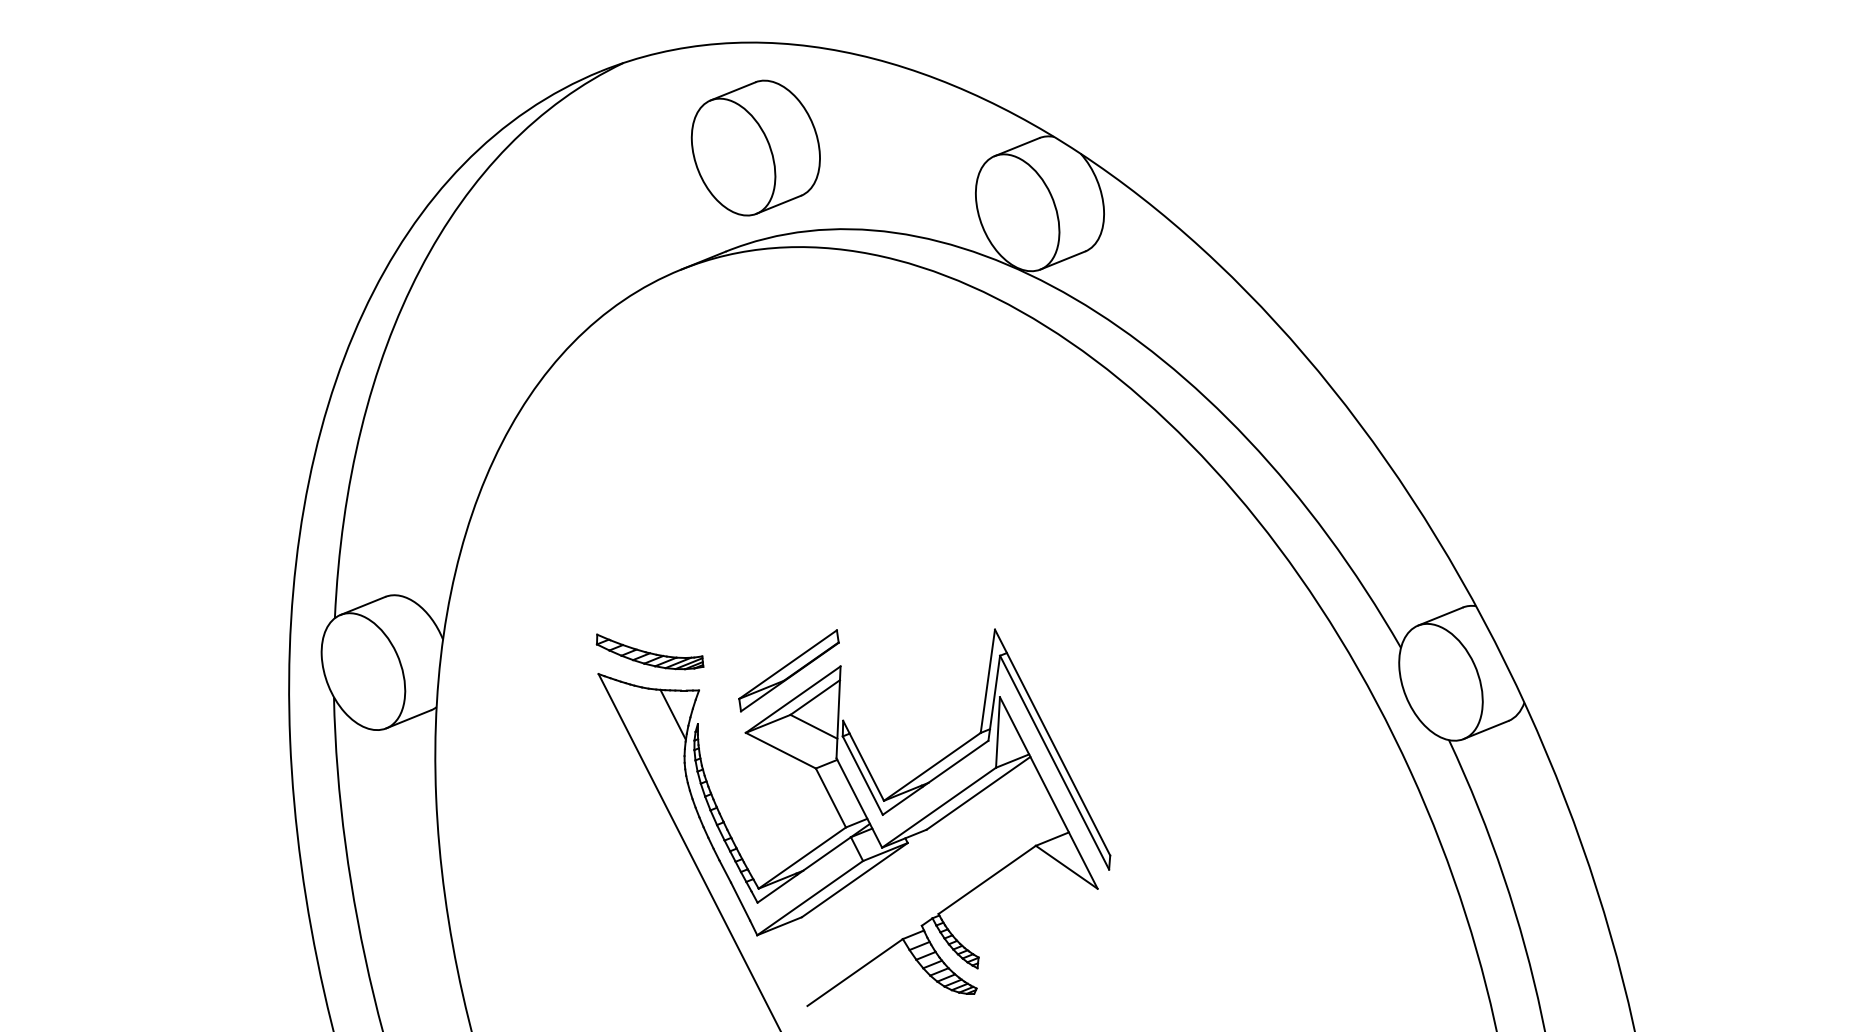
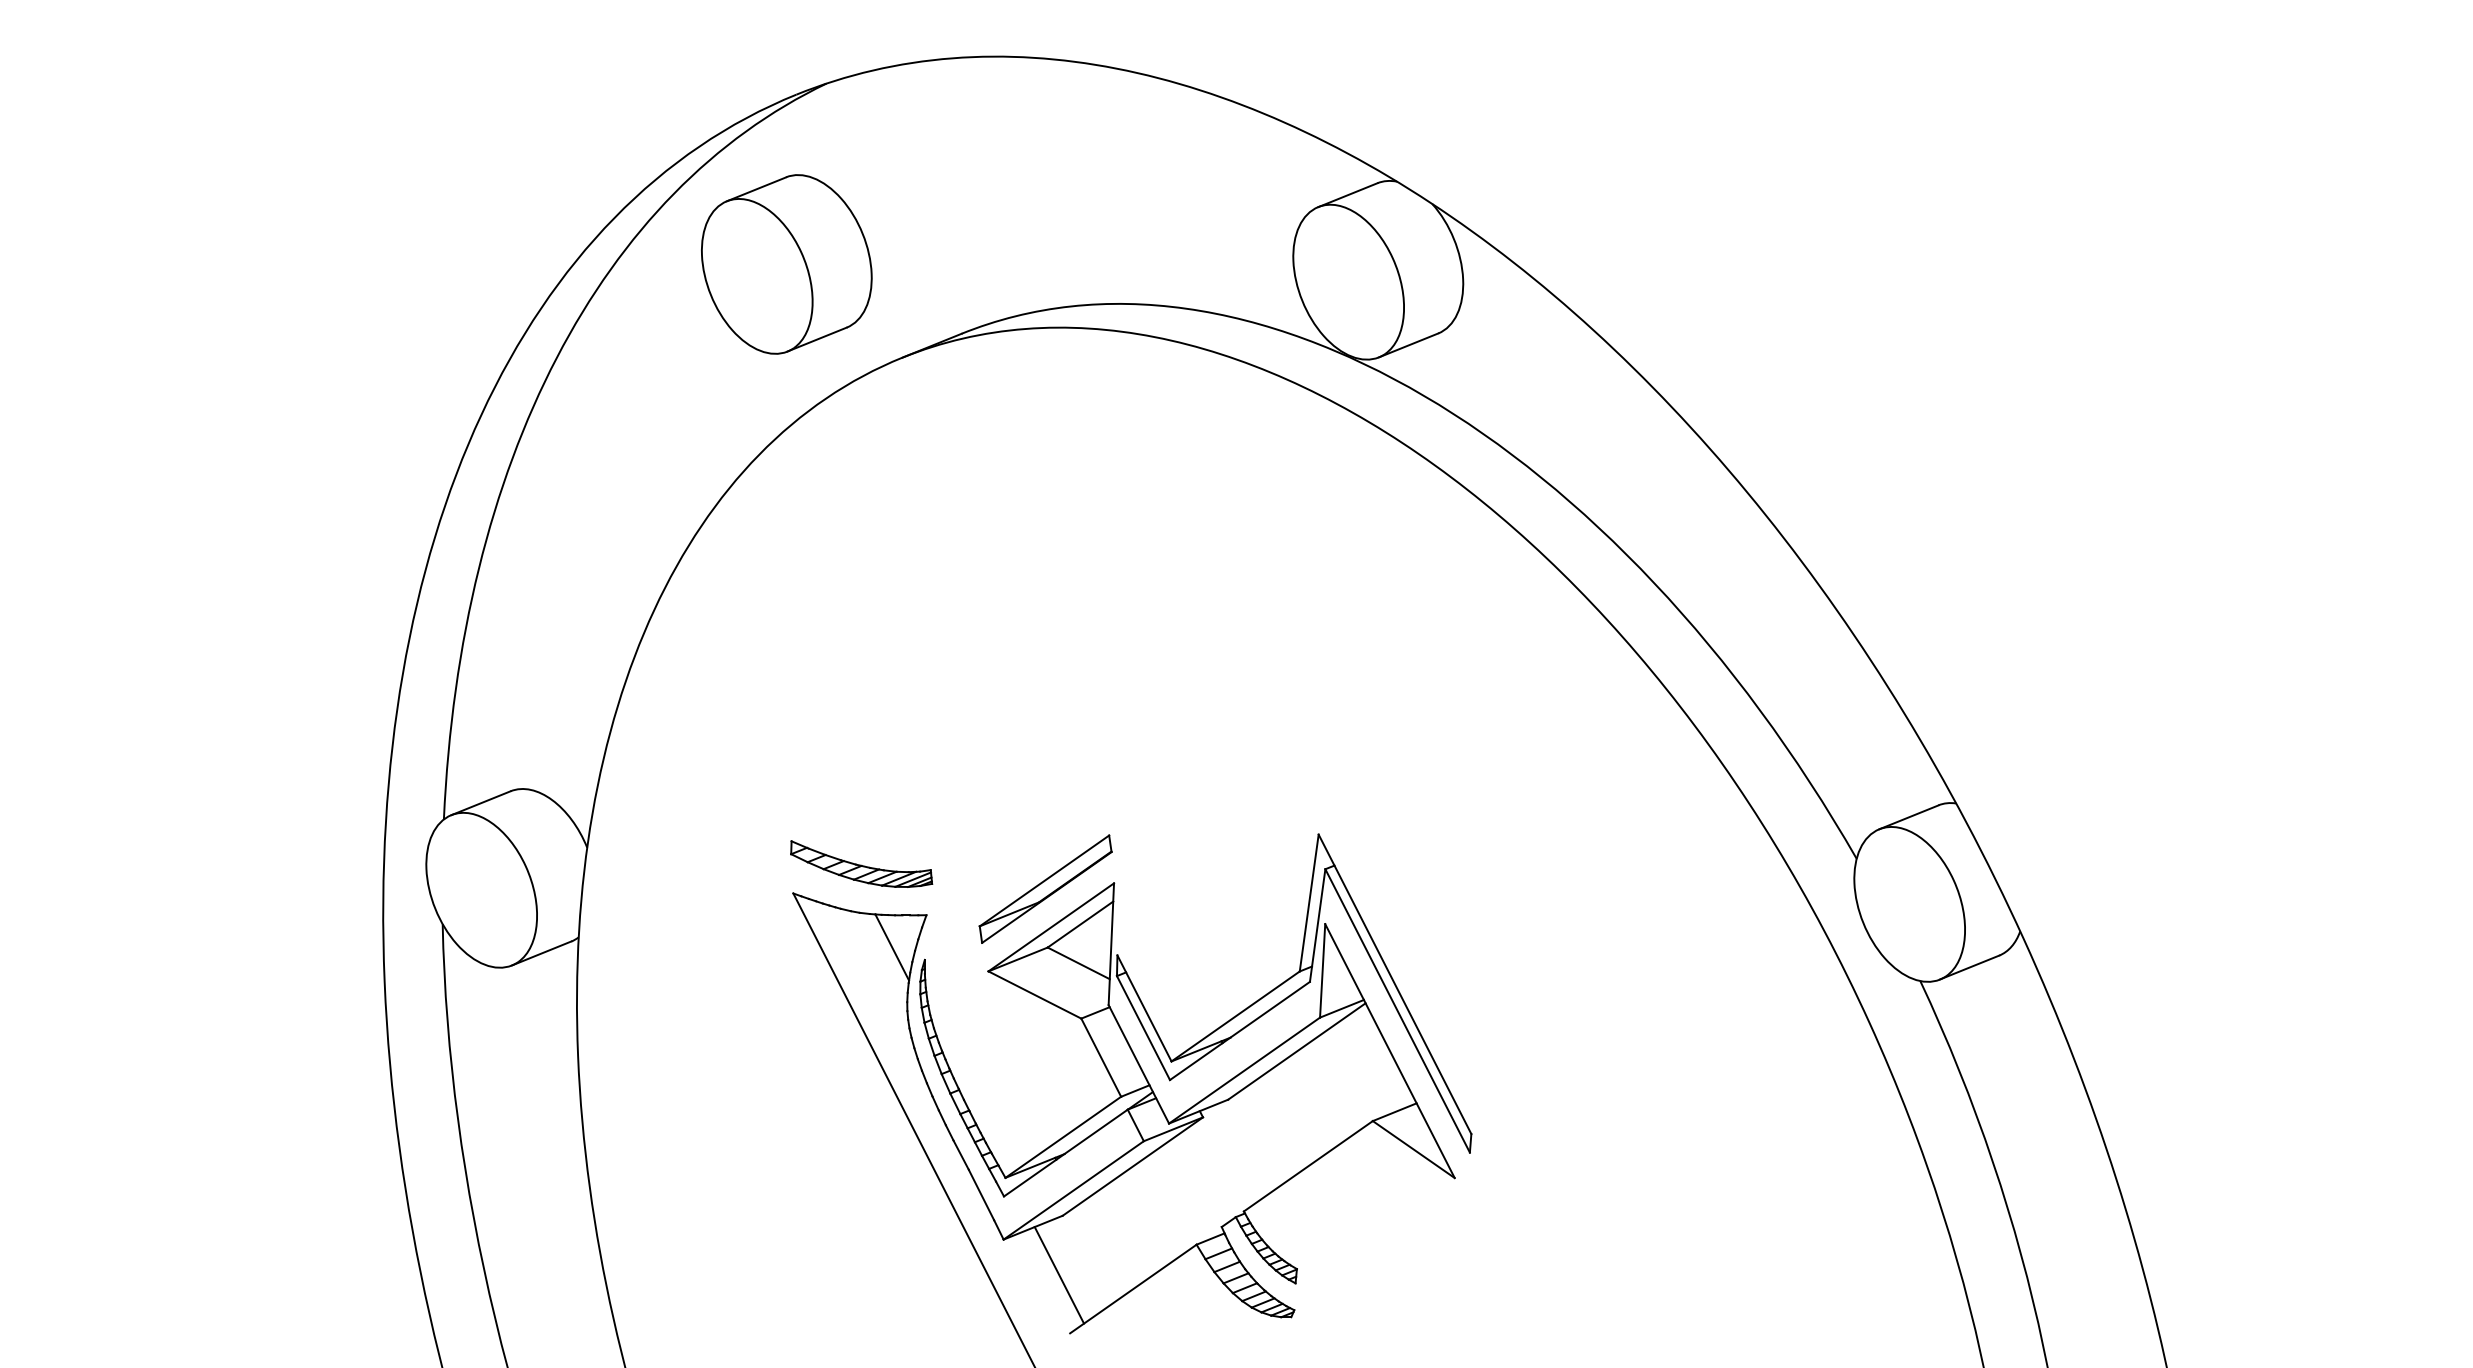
part: (755, 148) -> (786, 264), moved
line: (799, 962) -> (1059, 1275), added

